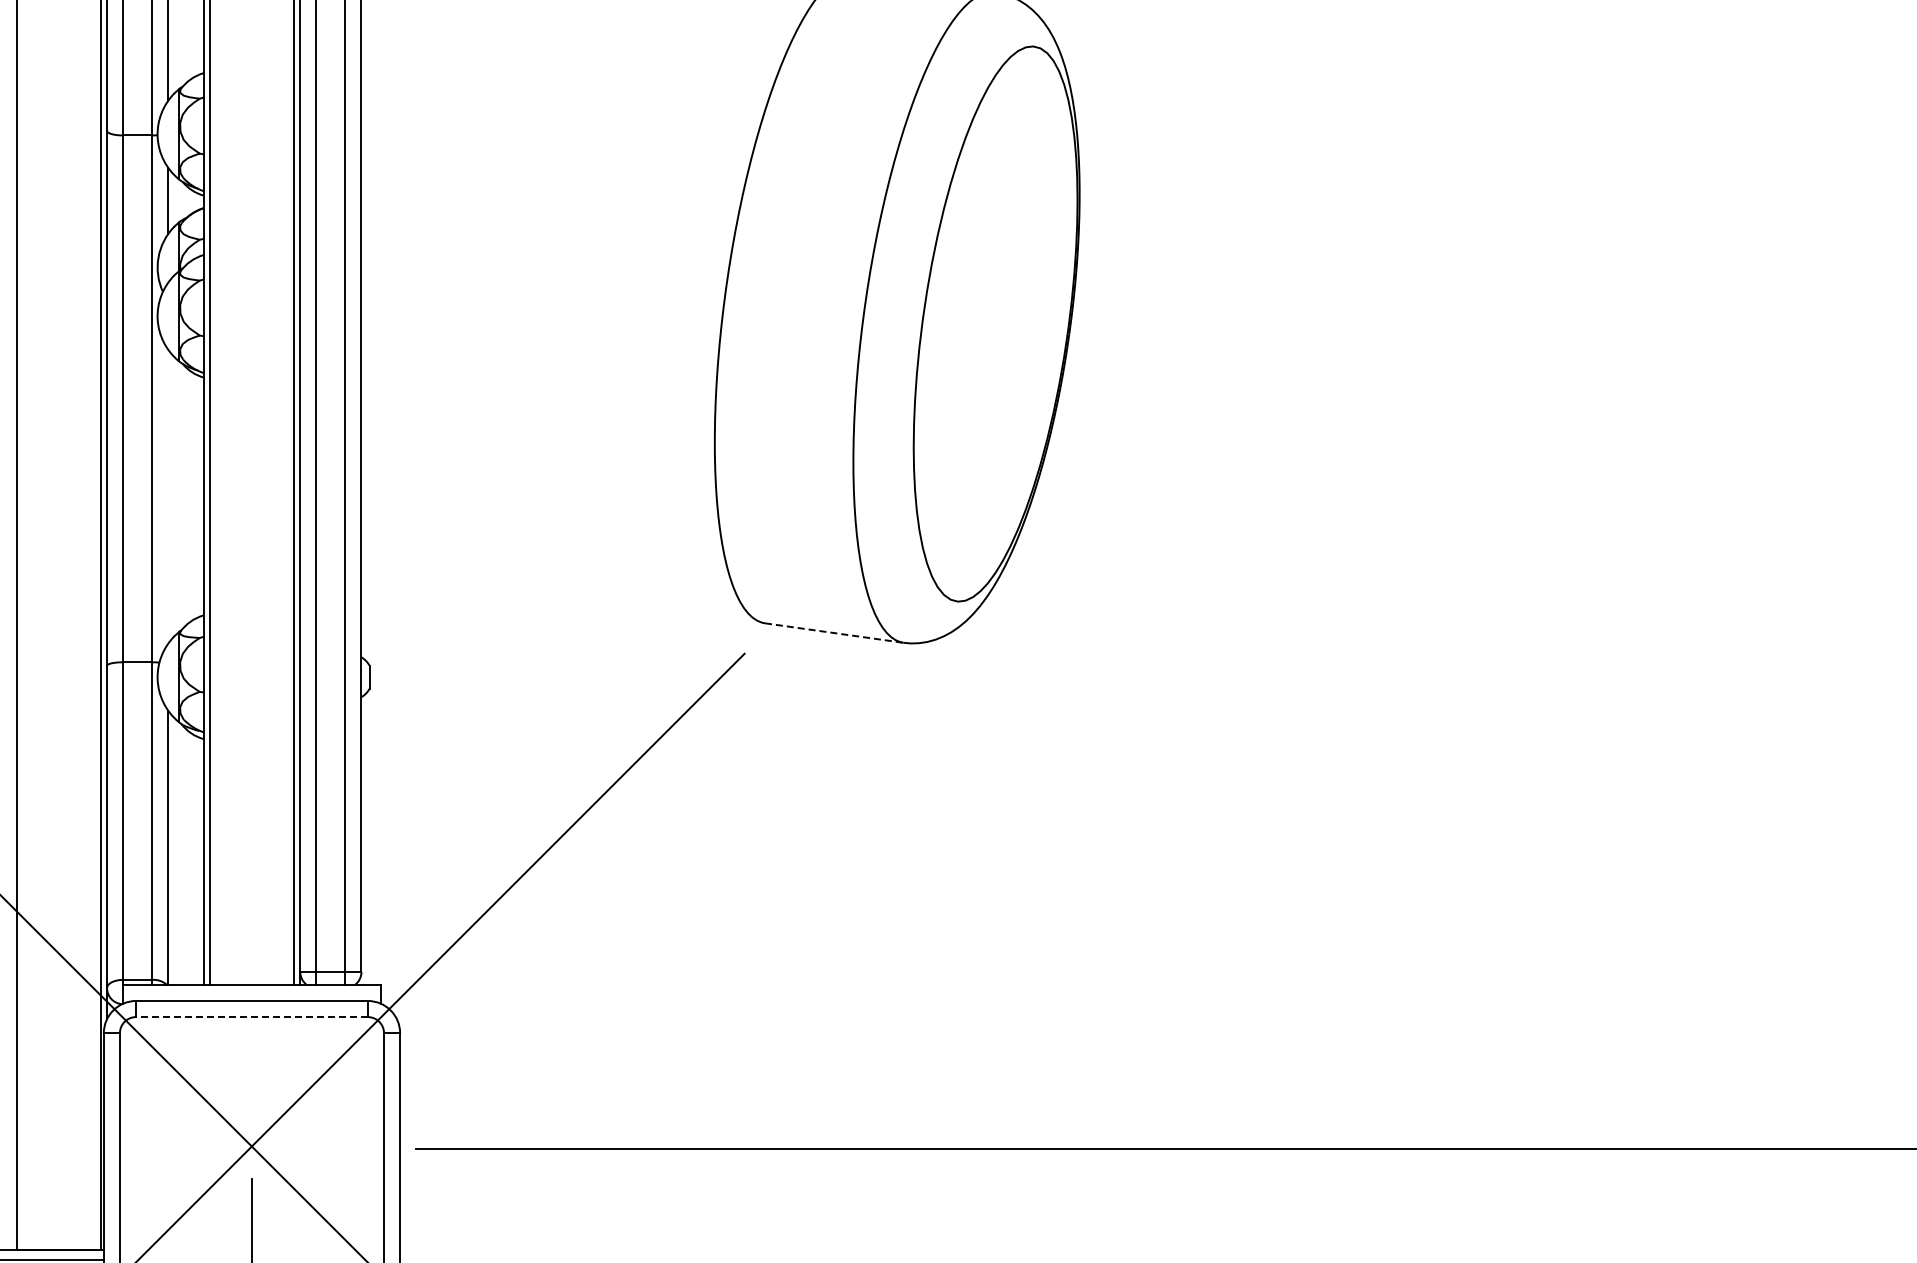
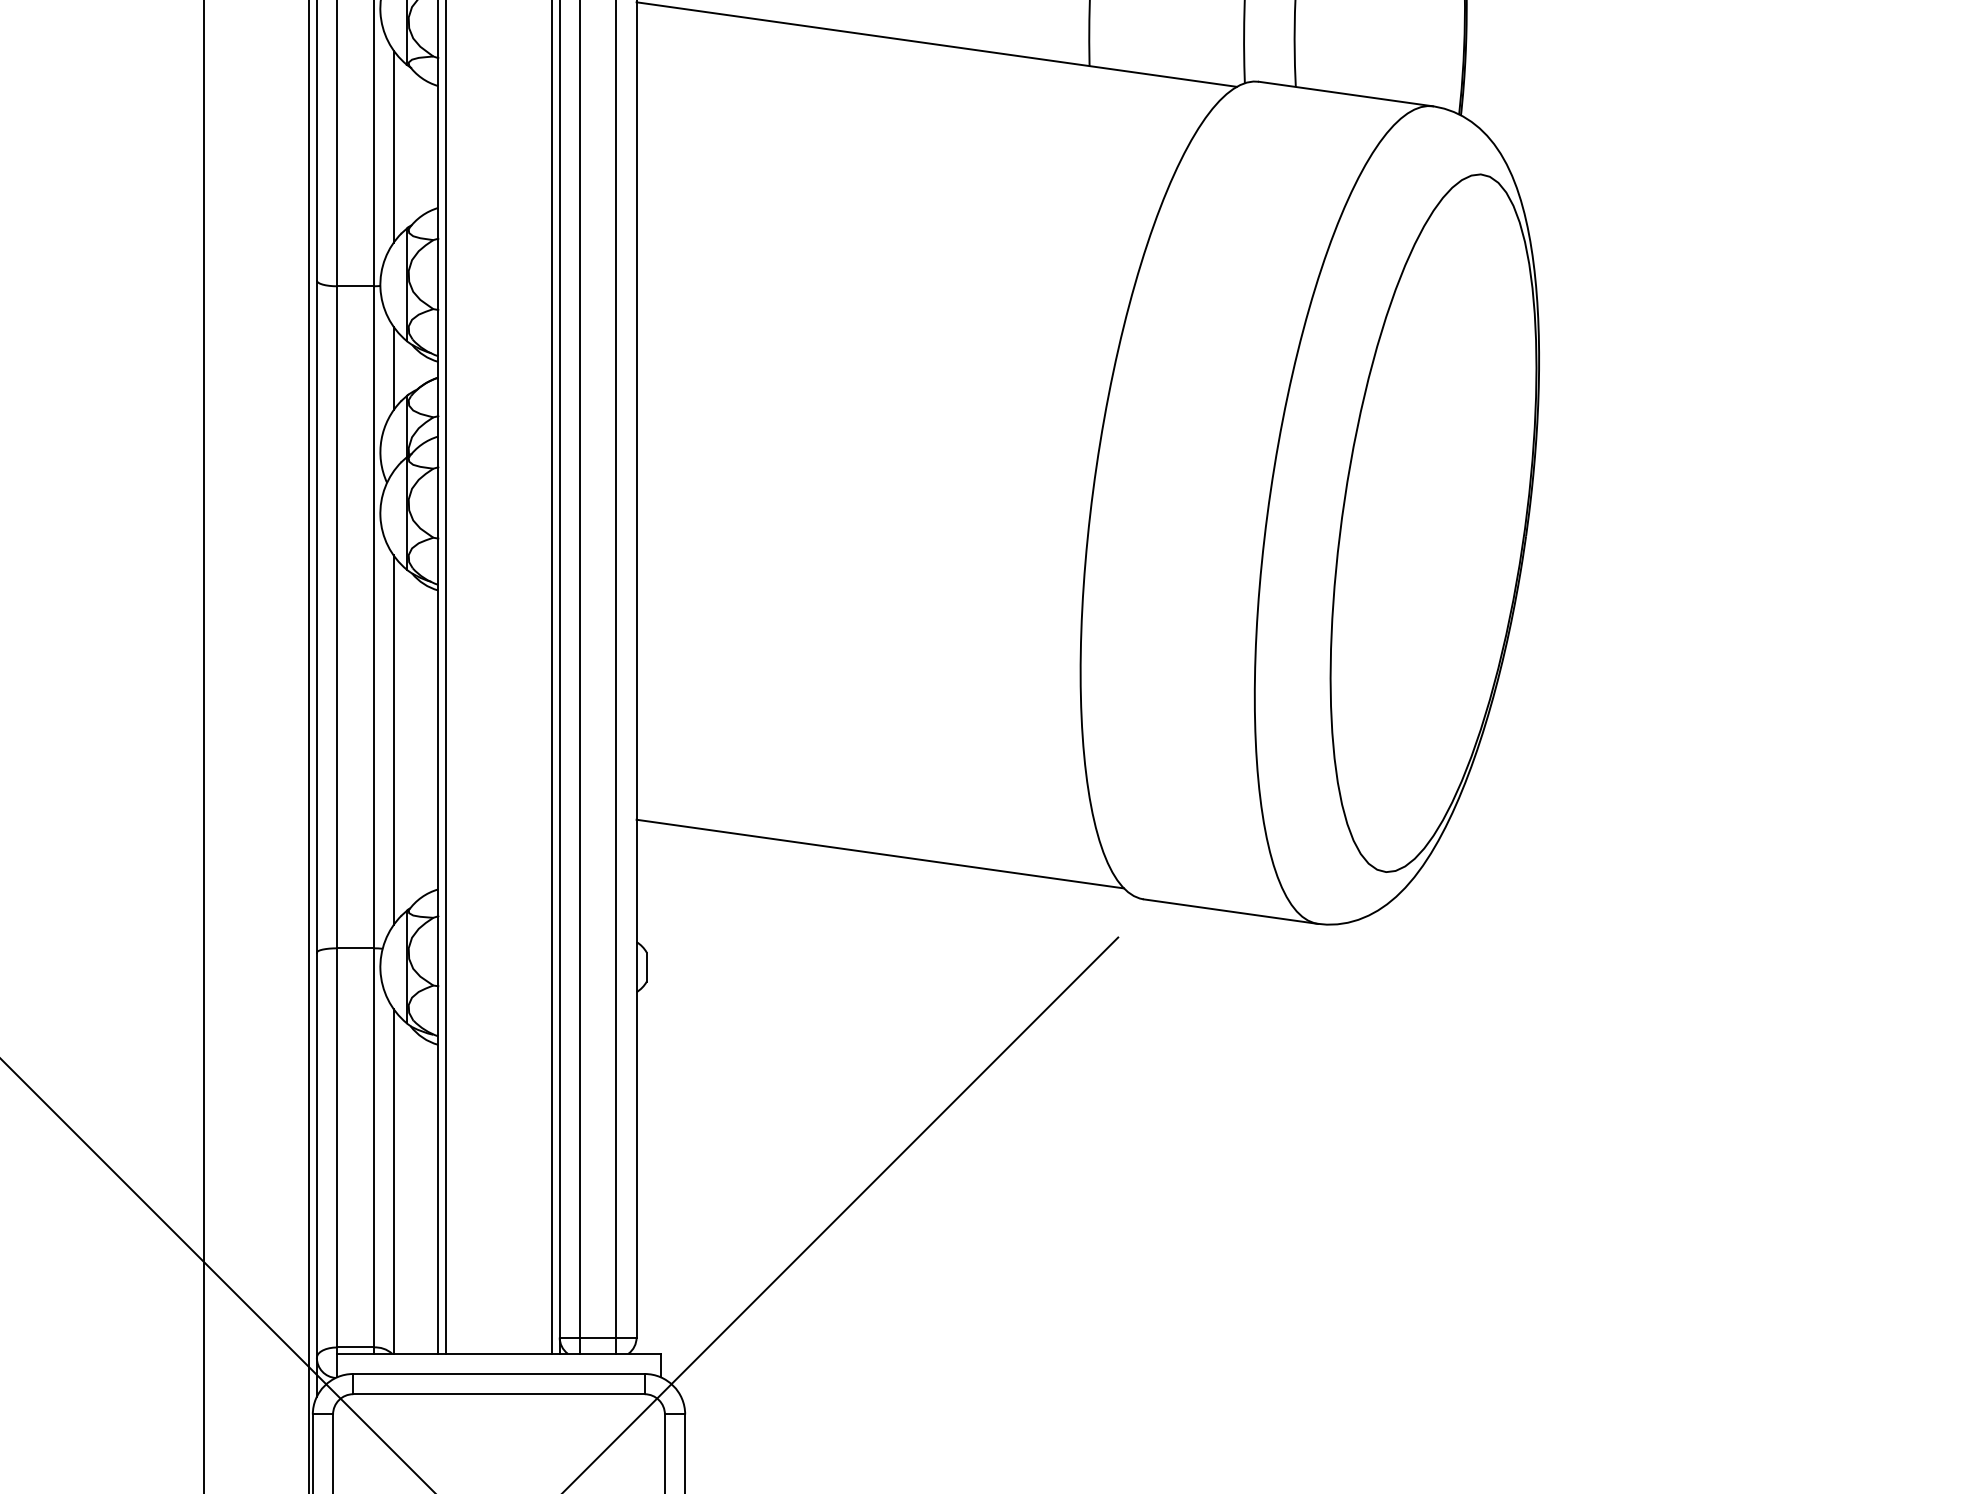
line: (168, 496) -> (394, 739), added
line: (555, 586) -> (880, 853), added
line: (834, 633) -> (1231, 912), dashed -> solid
line: (251, 1017) -> (498, 1394), dashed -> solid

